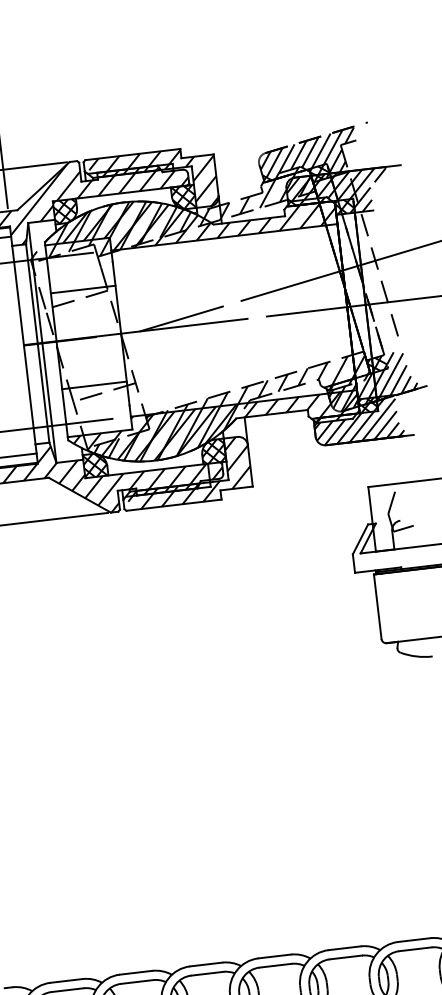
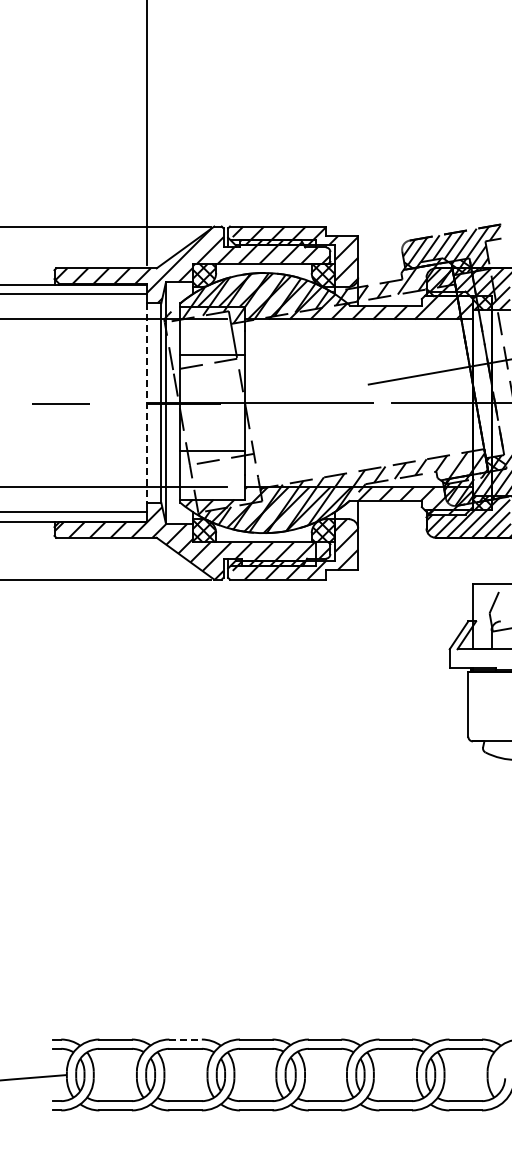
line: (181, 319) -> (306, 395), removed
line: (24, 345) -> (147, 403), solid -> dashed
line: (136, 972) -> (186, 1039), solid -> dashed

